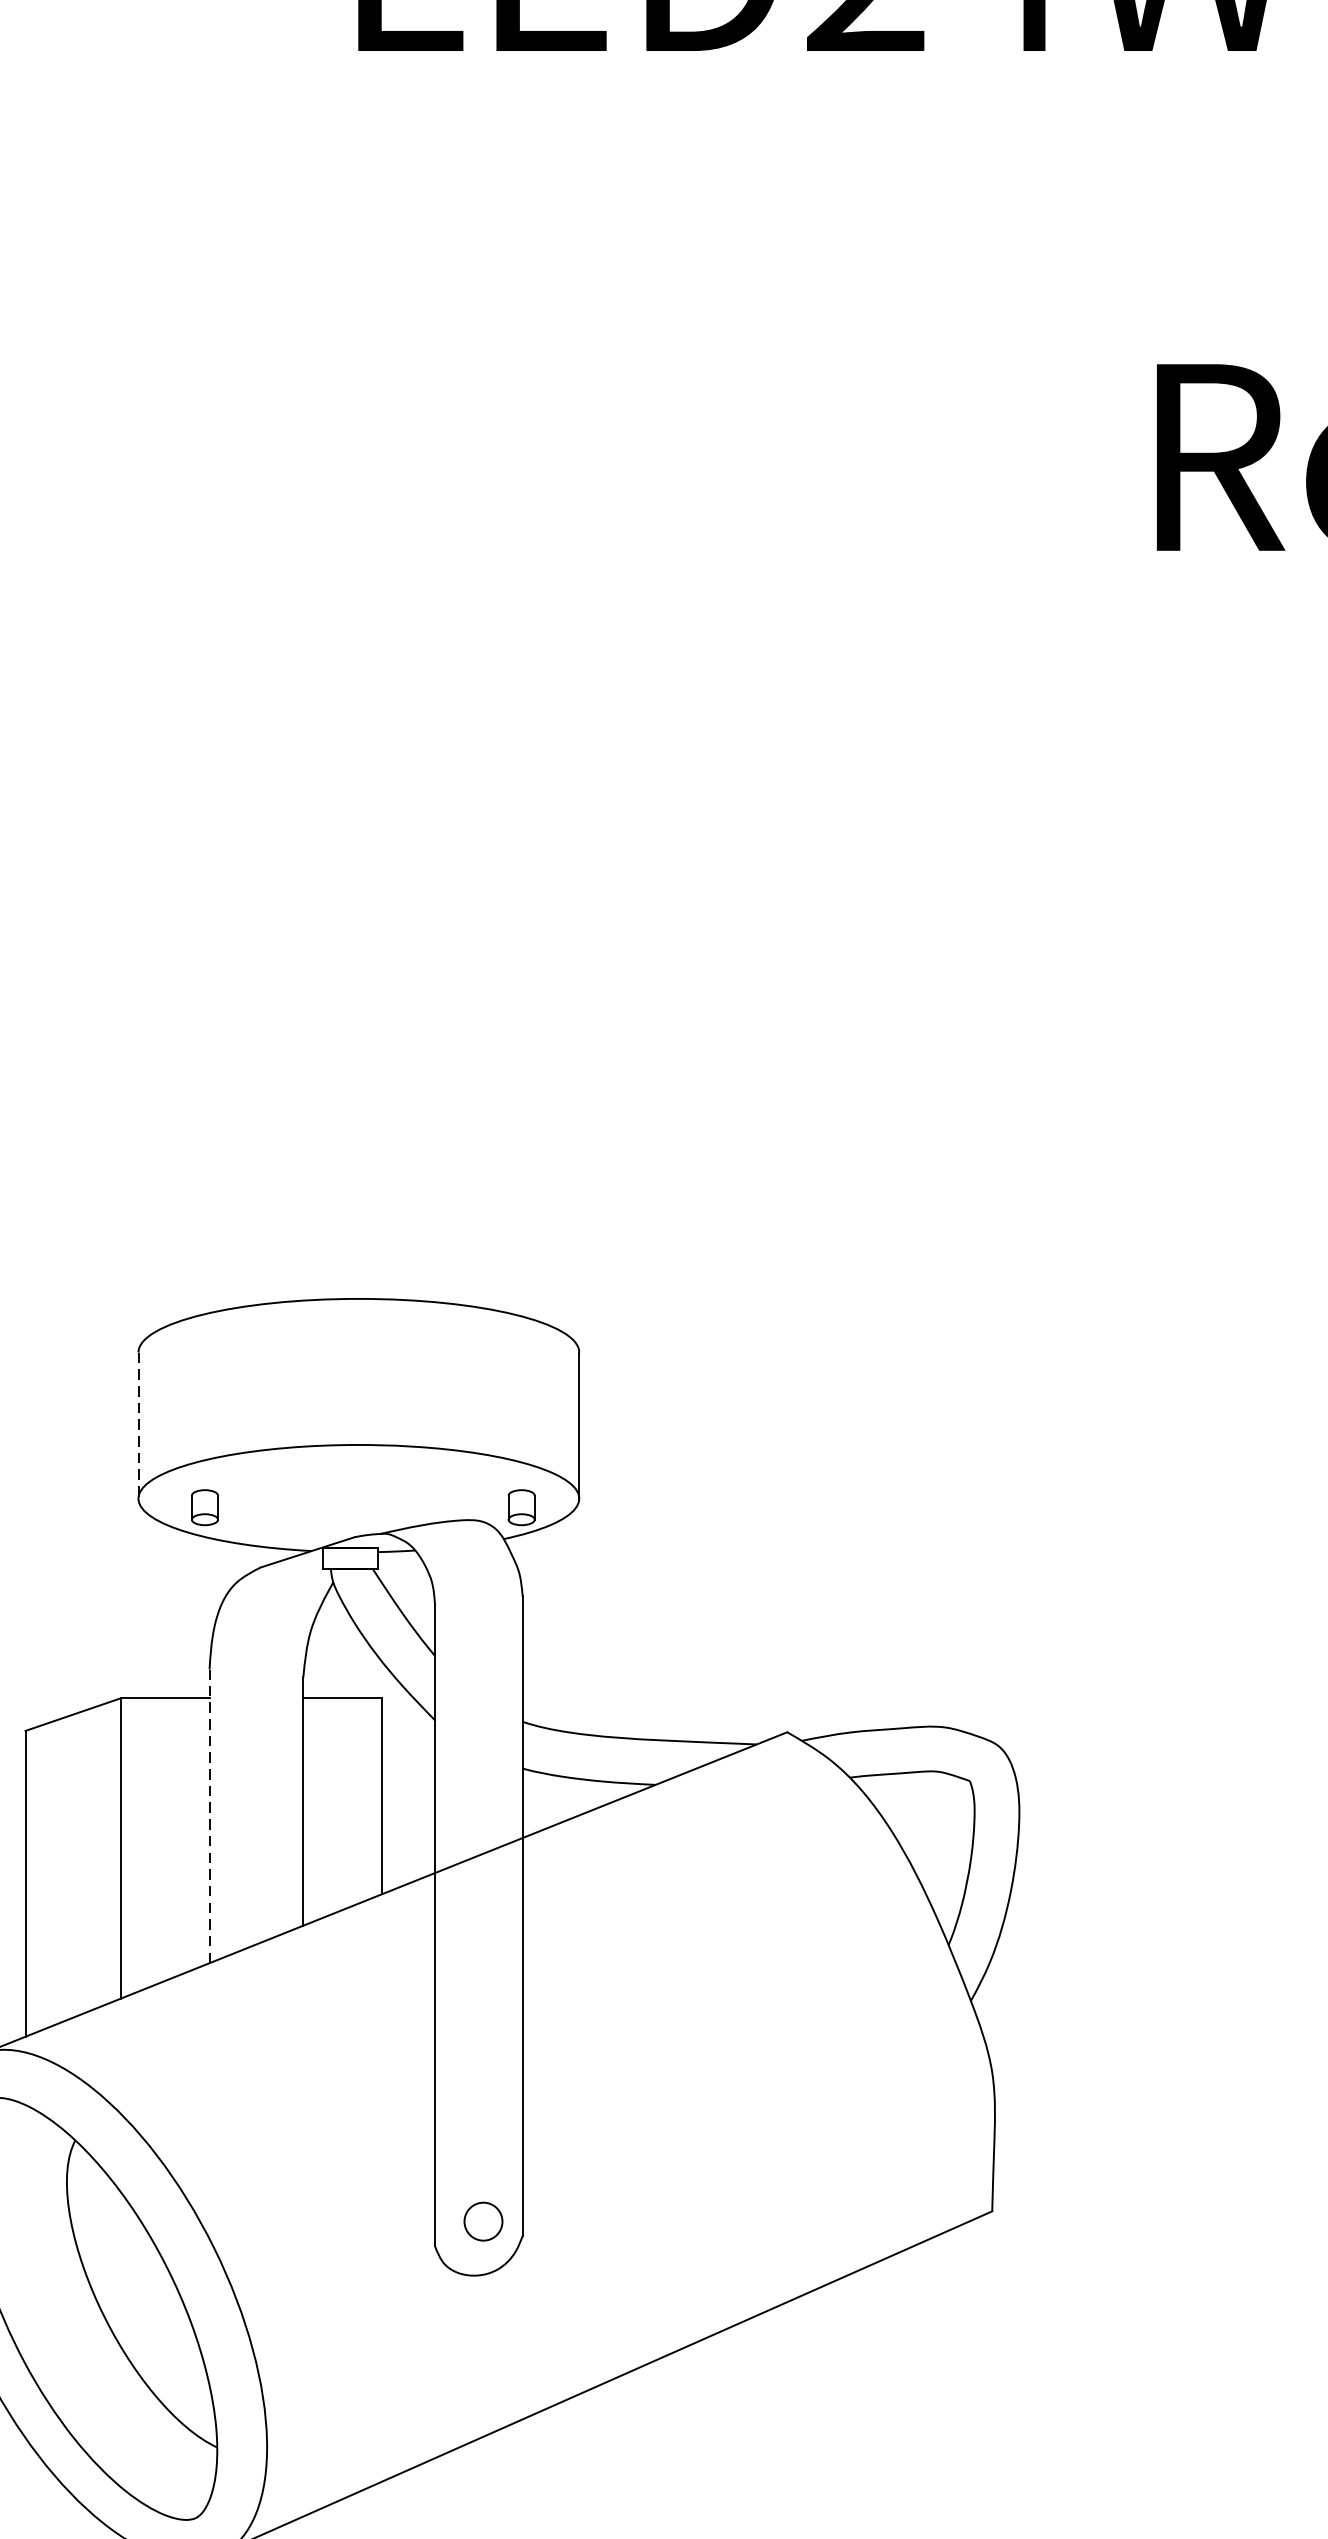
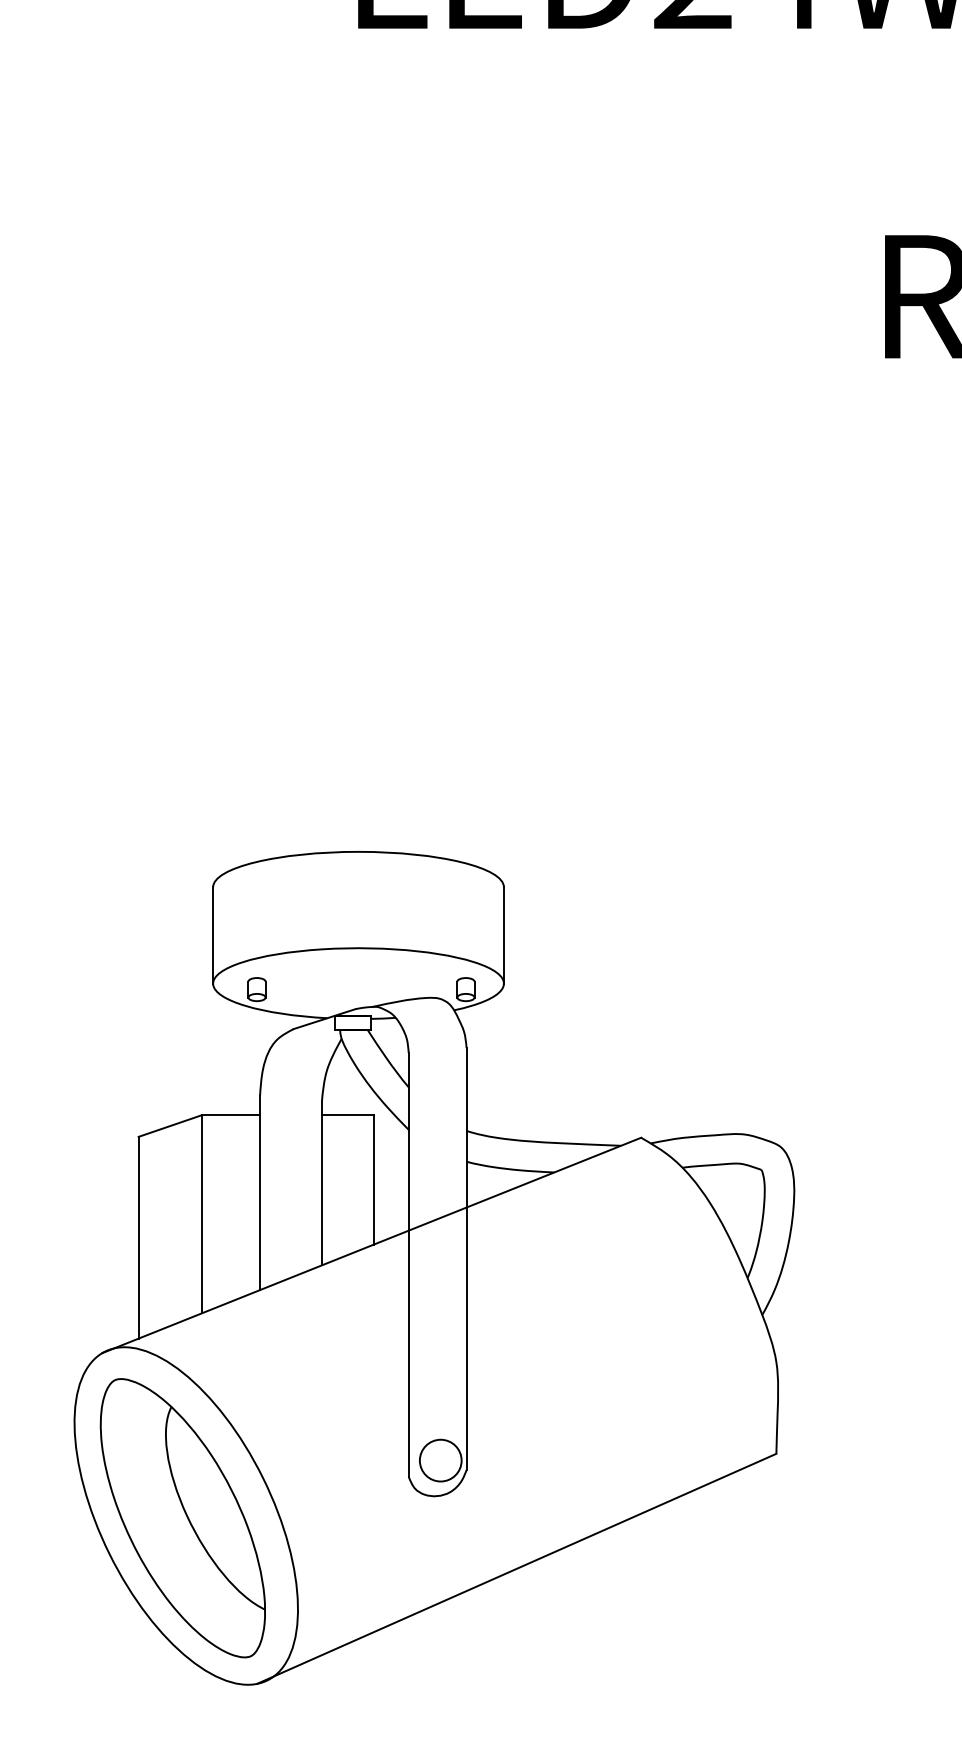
line: (139, 1425) -> (213, 935), dashed -> solid
line: (210, 1816) -> (260, 1193), dashed -> solid
circle: (483, 2221) -> (440, 1460), size x1.67

